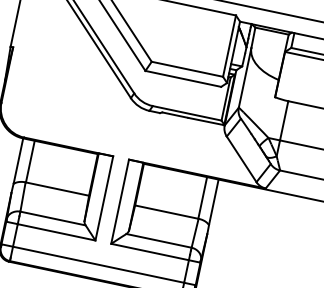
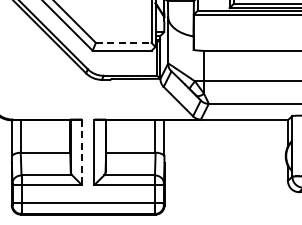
line: (187, 68) -> (123, 42), solid -> dashed
line: (104, 198) -> (82, 152), solid -> dashed

